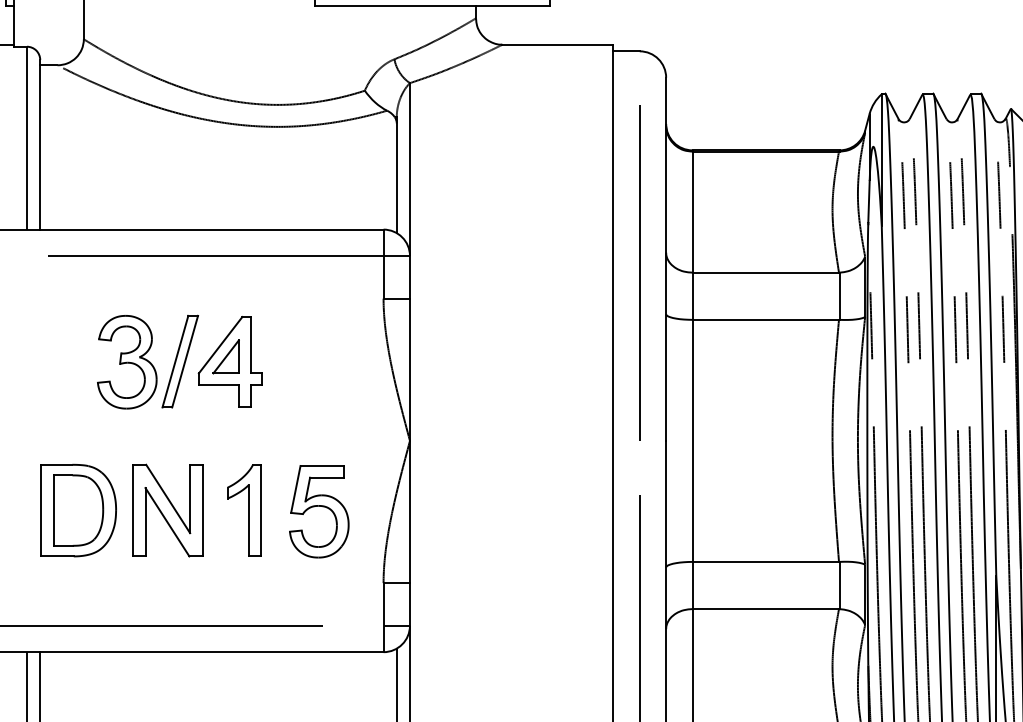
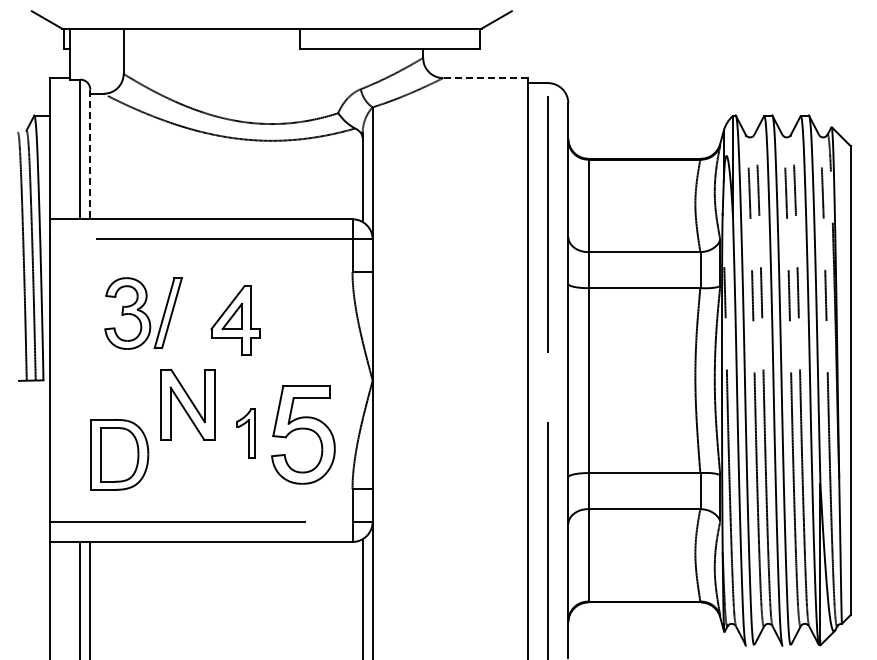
line: (557, 45) -> (485, 78), solid -> dashed
line: (40, 144) -> (90, 154), solid -> dashed
line: (638, 273) -> (547, 224), moved
part: (147, 362) -> (143, 313), moved
part: (78, 510) -> (119, 454), moved
part: (167, 510) -> (187, 404), moved
part: (244, 510) -> (246, 433), size x0.7
part: (319, 511) -> (303, 434), size x1.4

